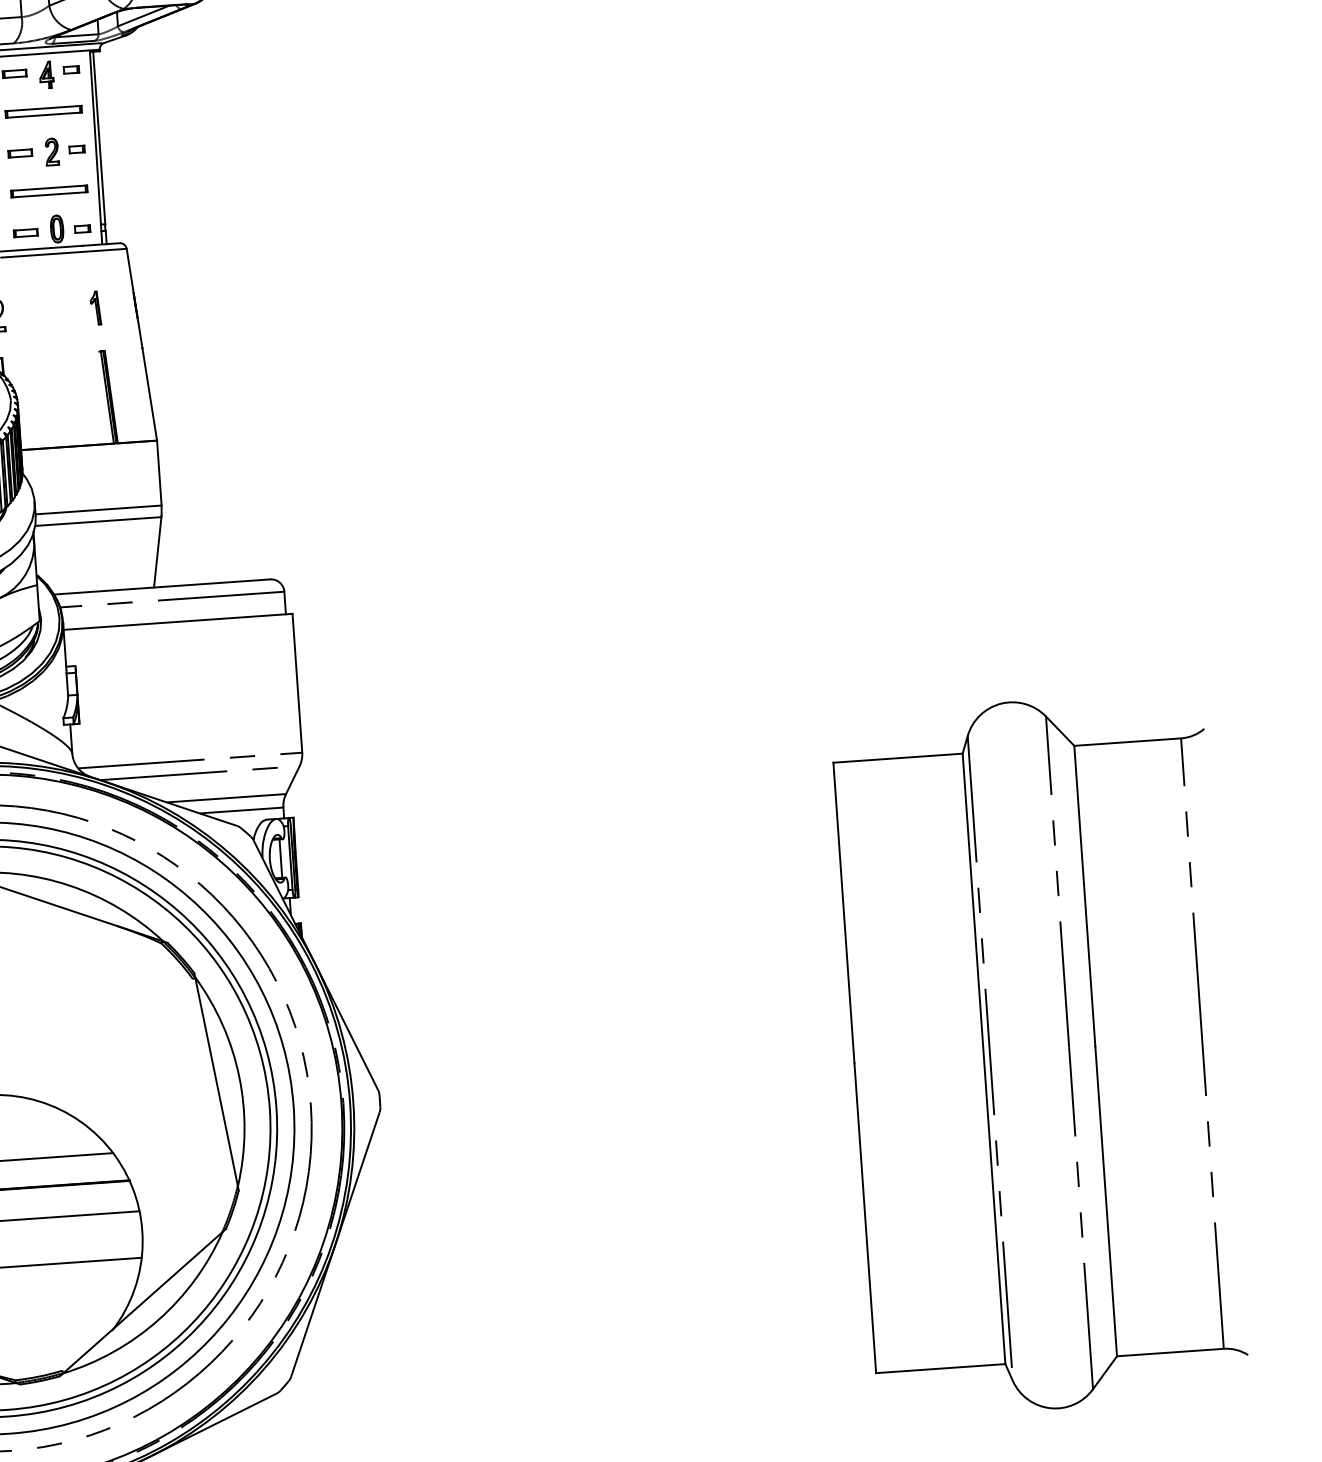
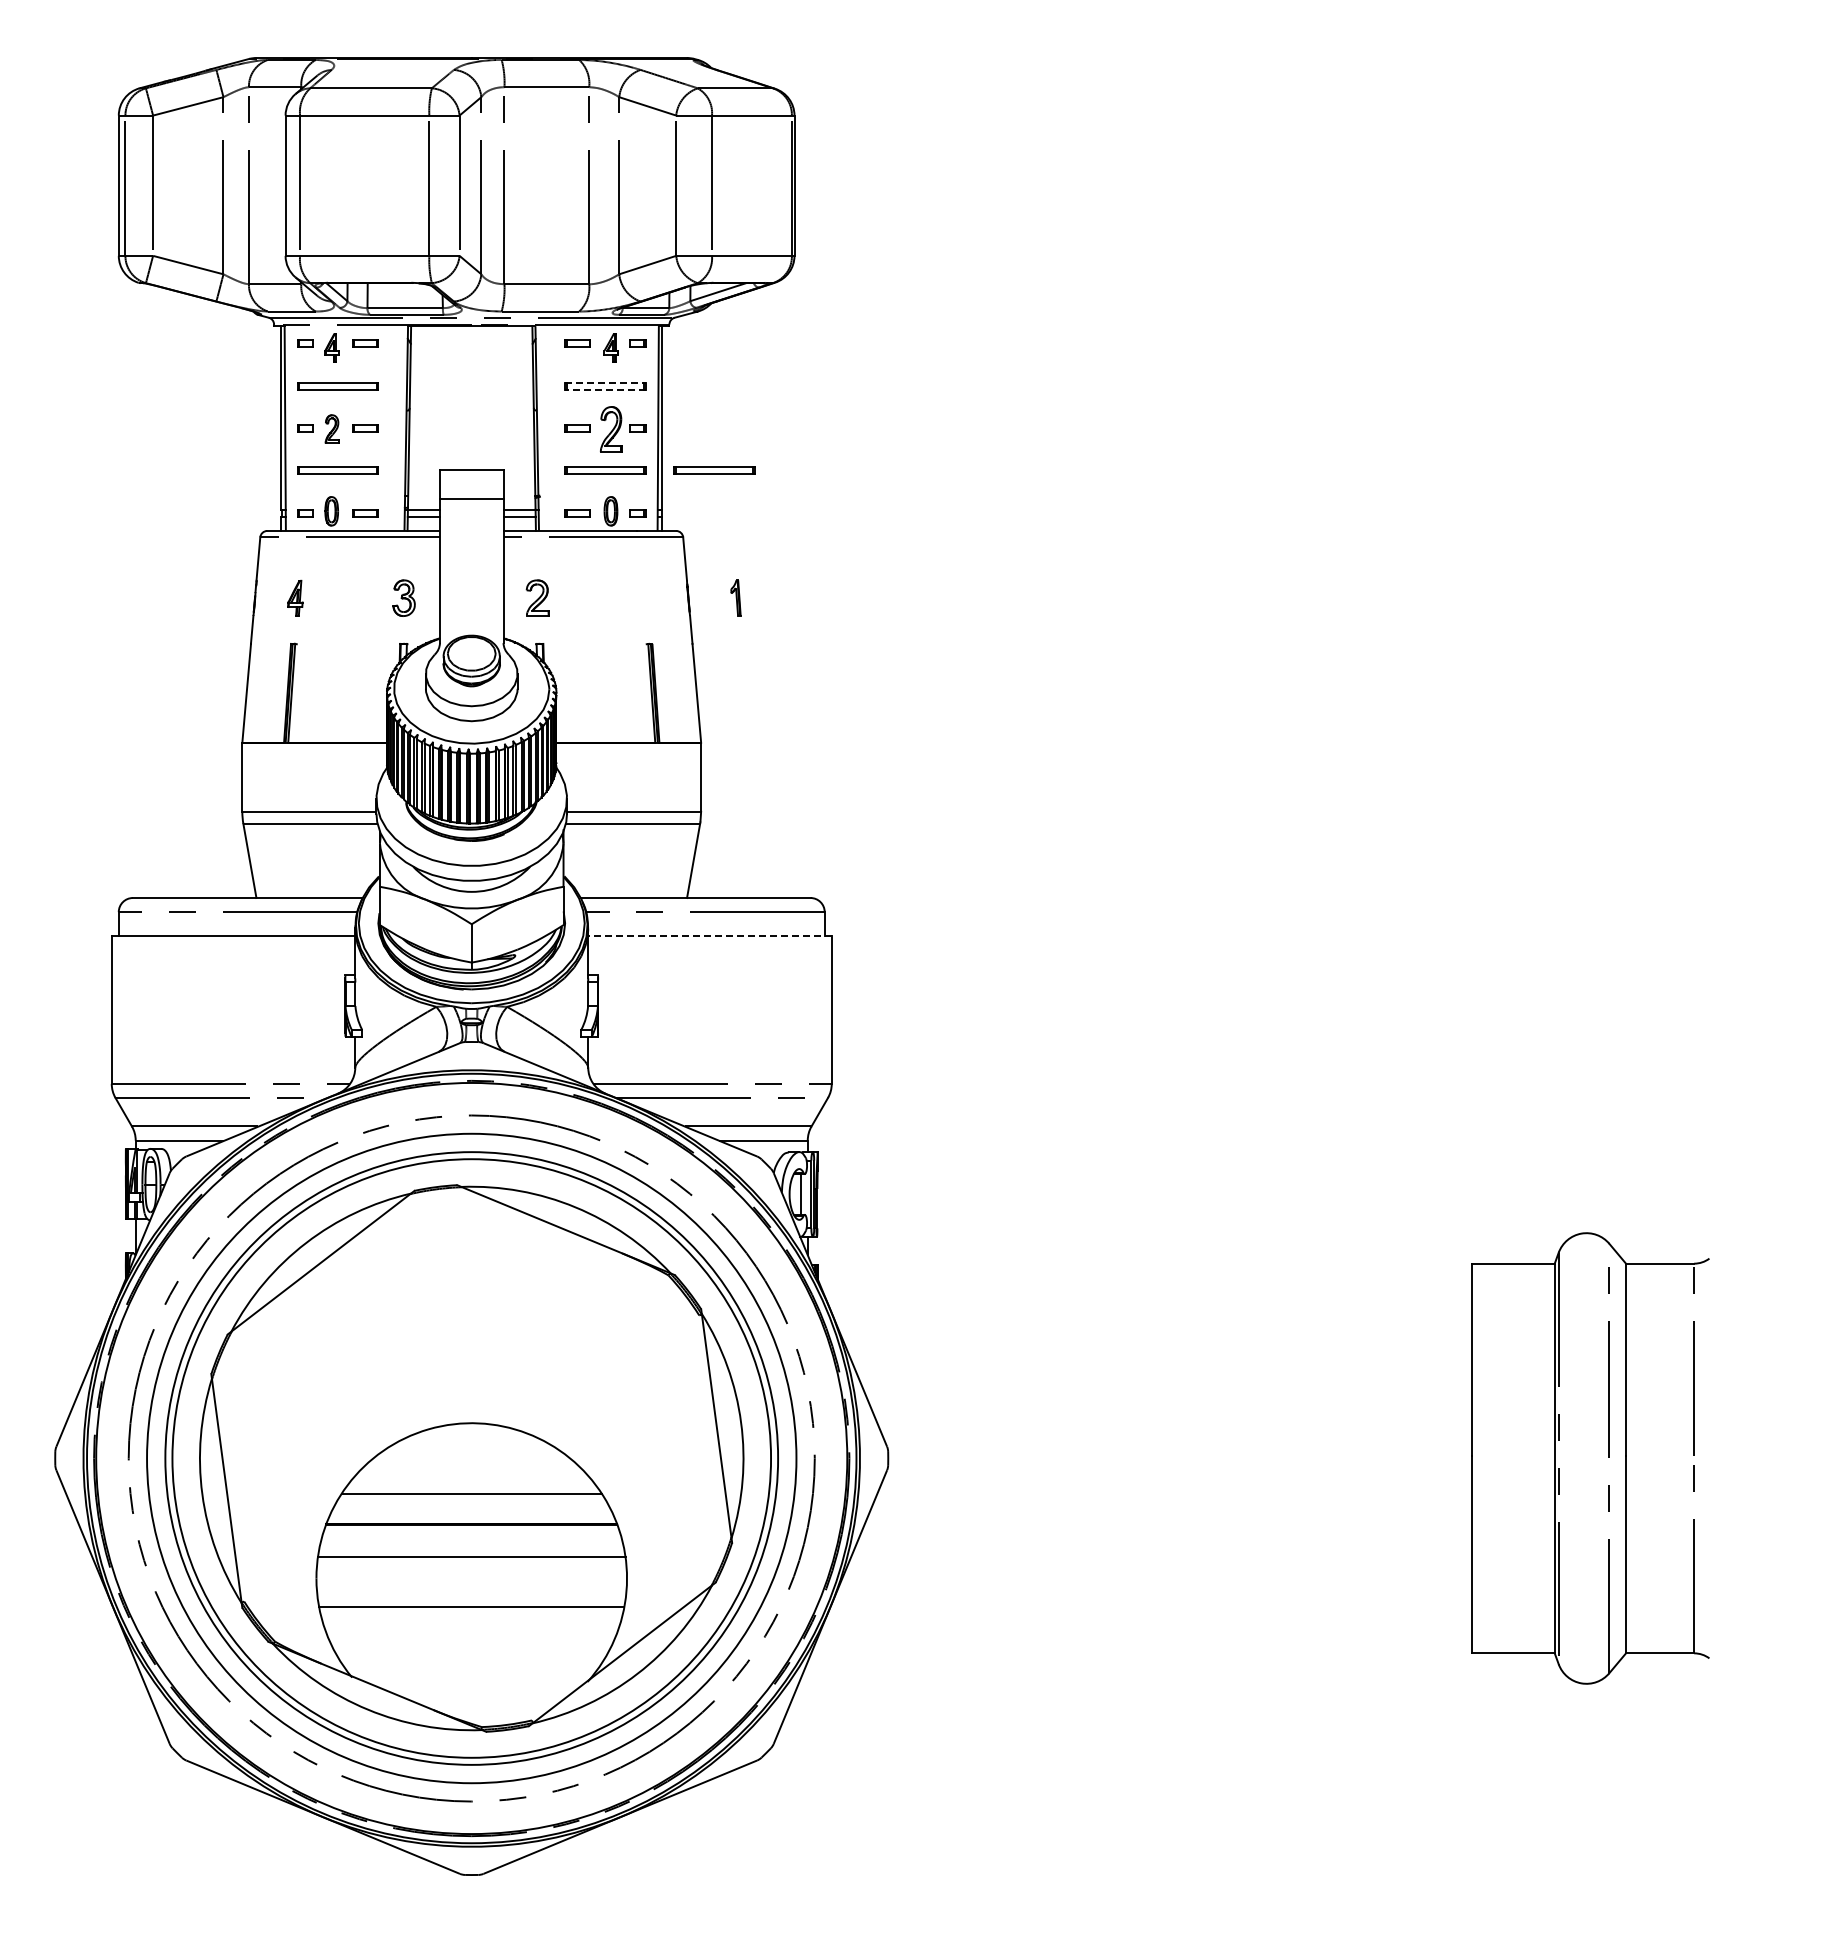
line: (44, 108) -> (606, 382), solid -> dashed
line: (43, 114) -> (605, 389), solid -> dashed
part: (52, 151) -> (611, 428), size x1.6
part: (151, 183) -> (714, 470), added
part: (95, 307) -> (735, 597), moved
line: (178, 622) -> (710, 936), solid -> dashed
part: (1040, 1054) -> (1590, 1458), size x0.6

